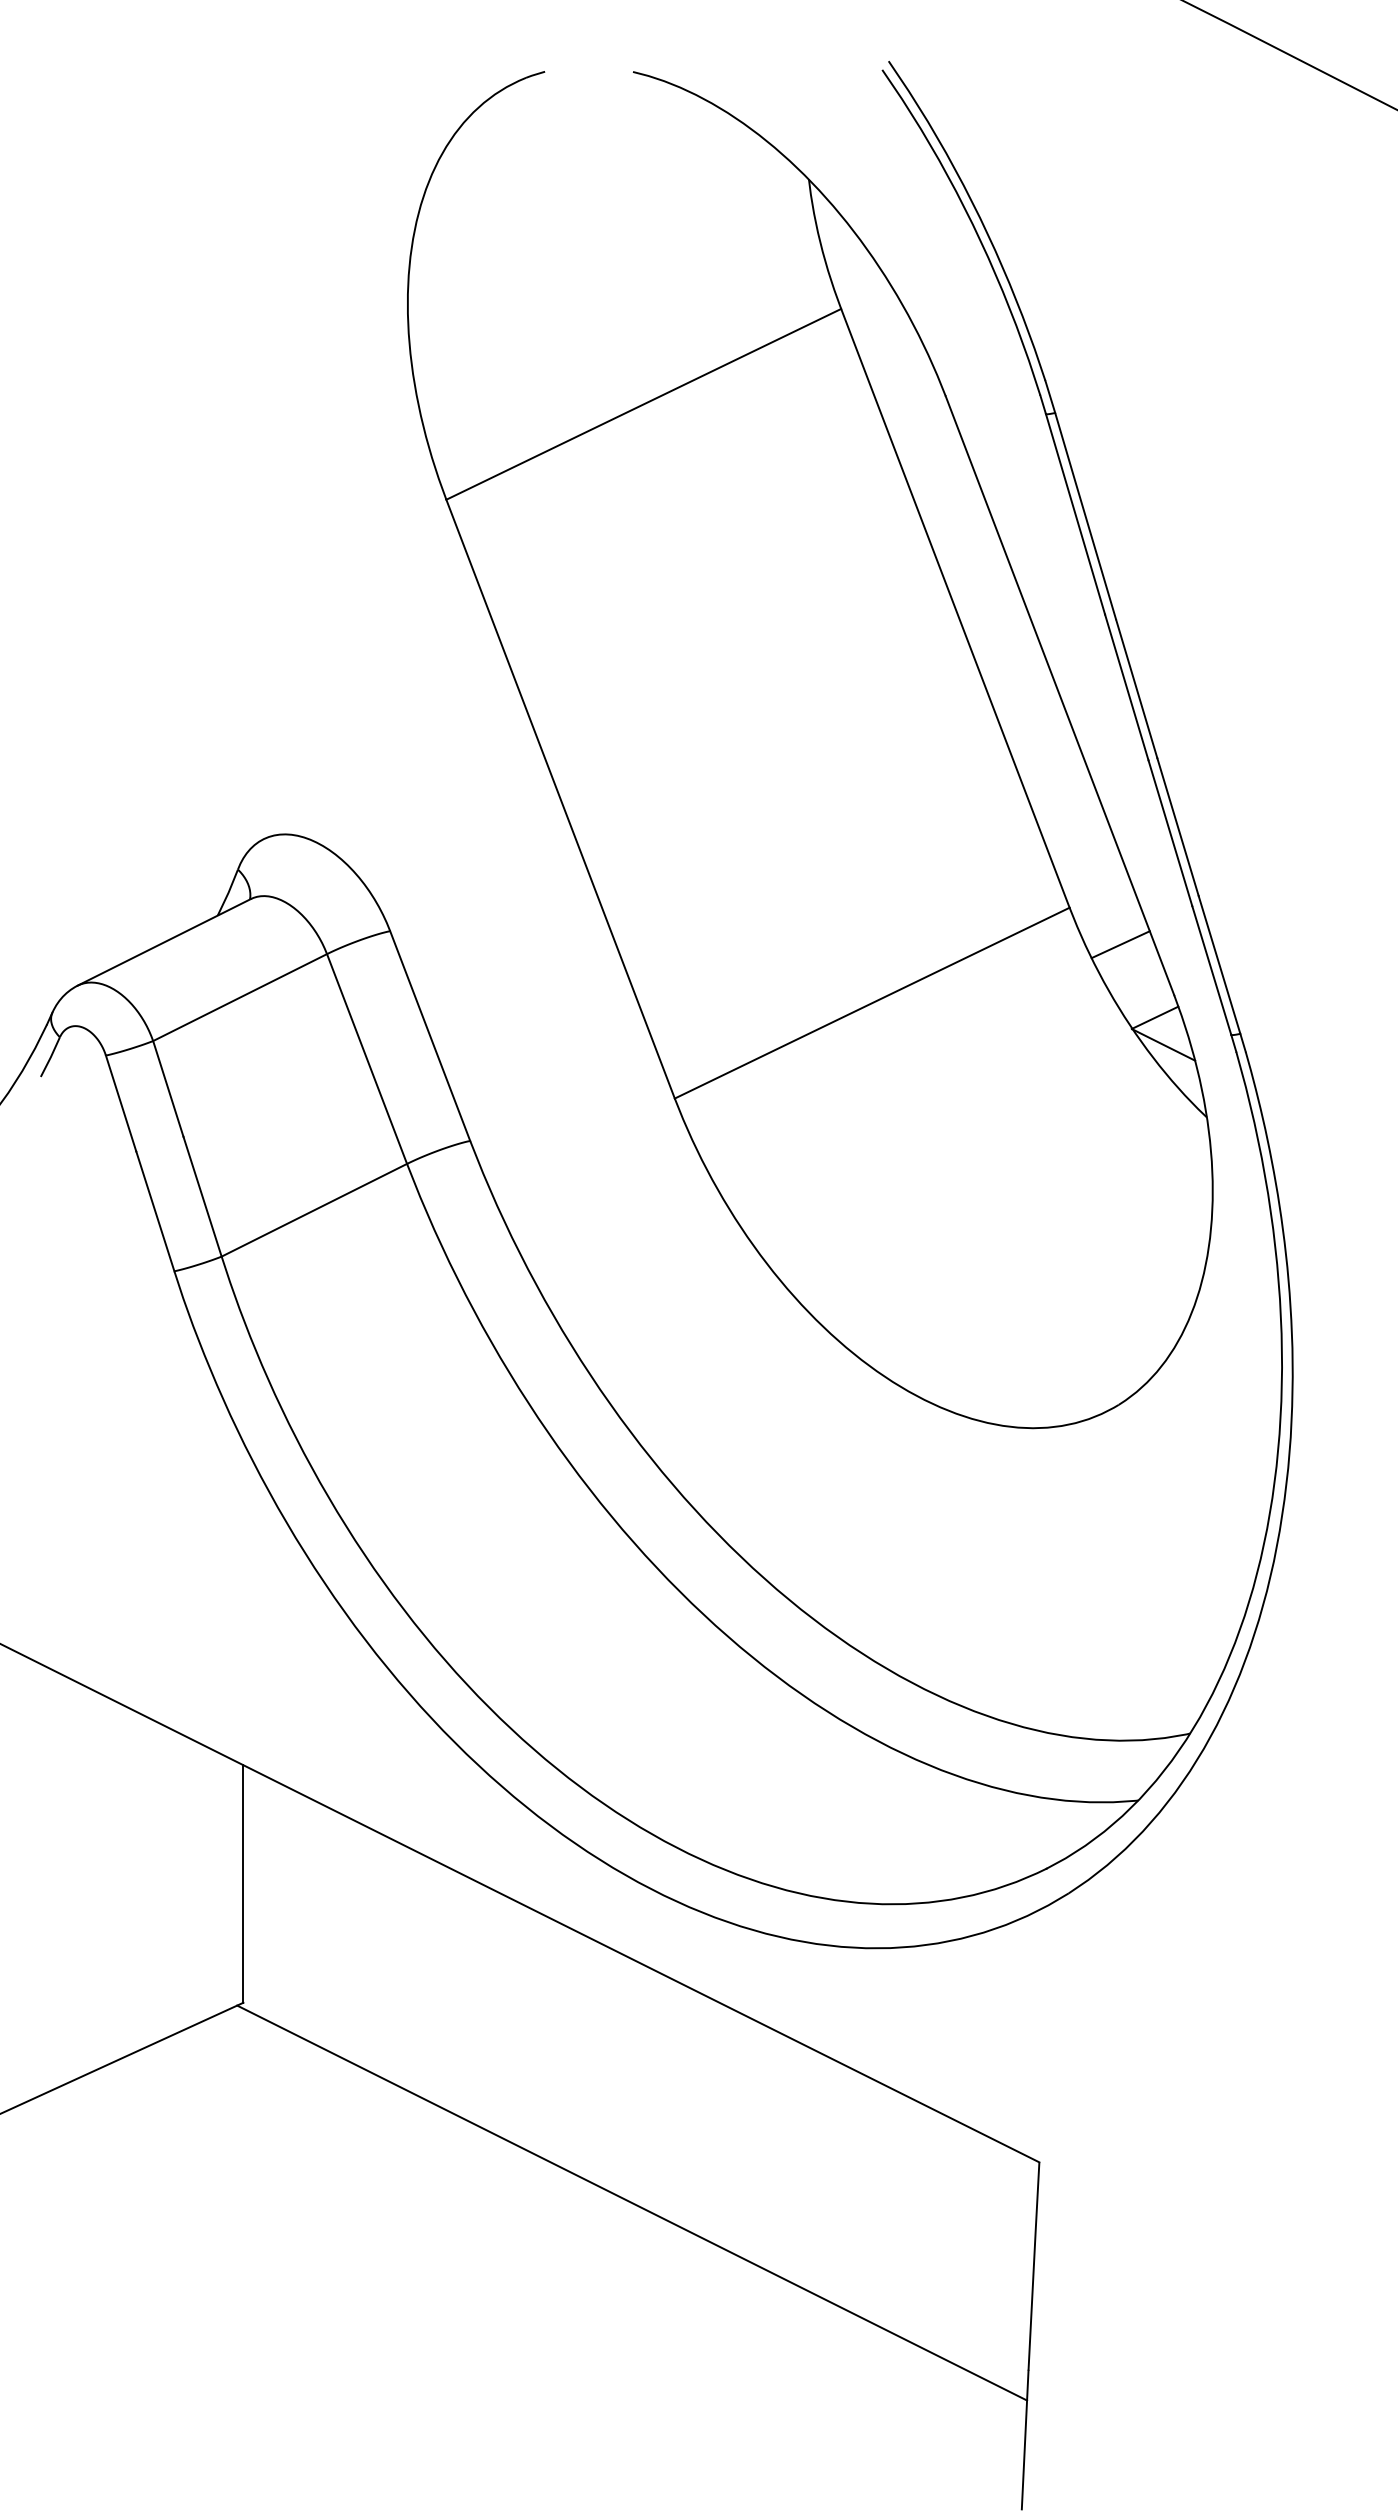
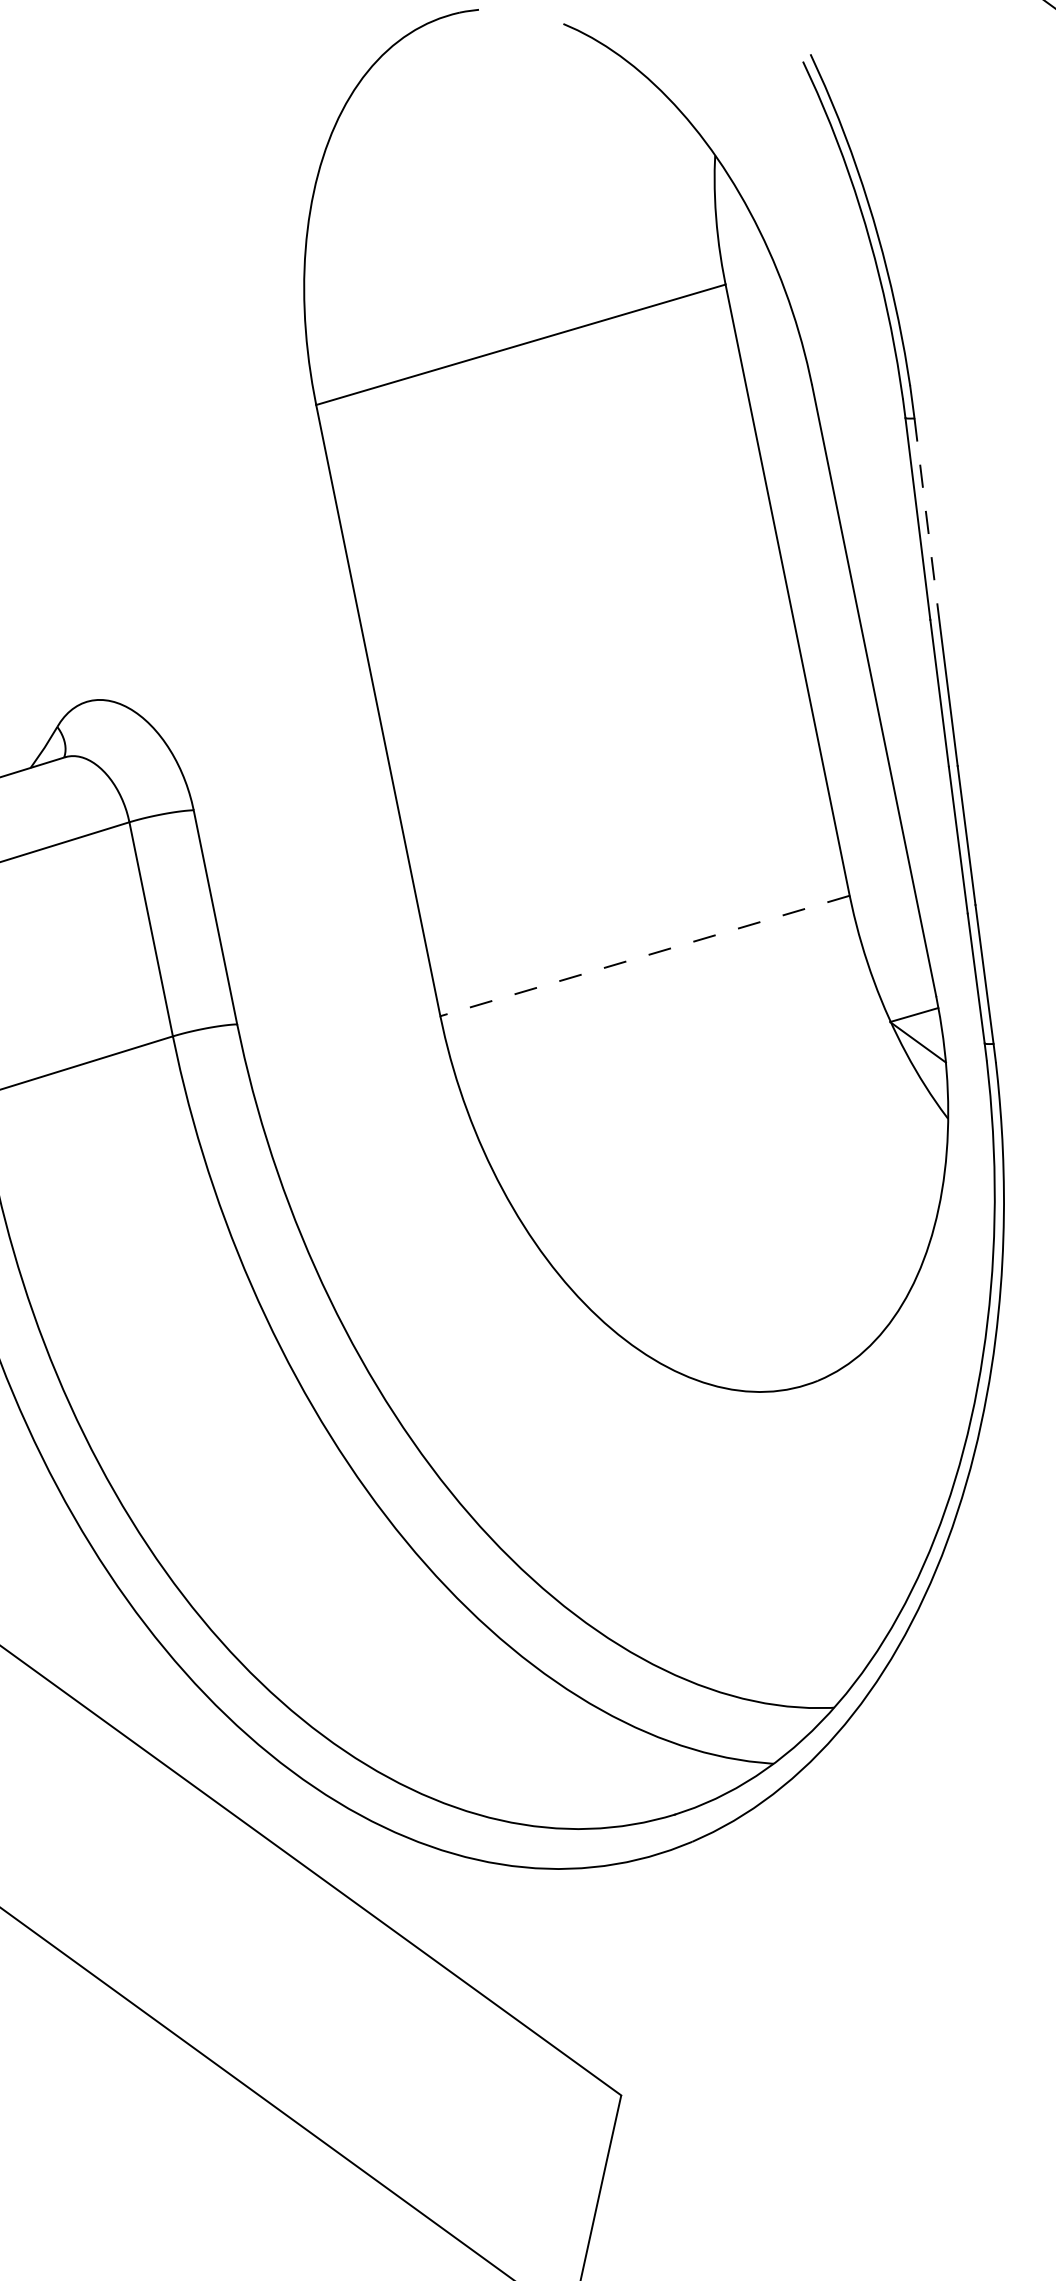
line: (1085, 516) -> (927, 522), solid -> dashed
line: (1120, 944) -> (892, 939), removed
line: (871, 1003) -> (644, 956), solid -> dashed

